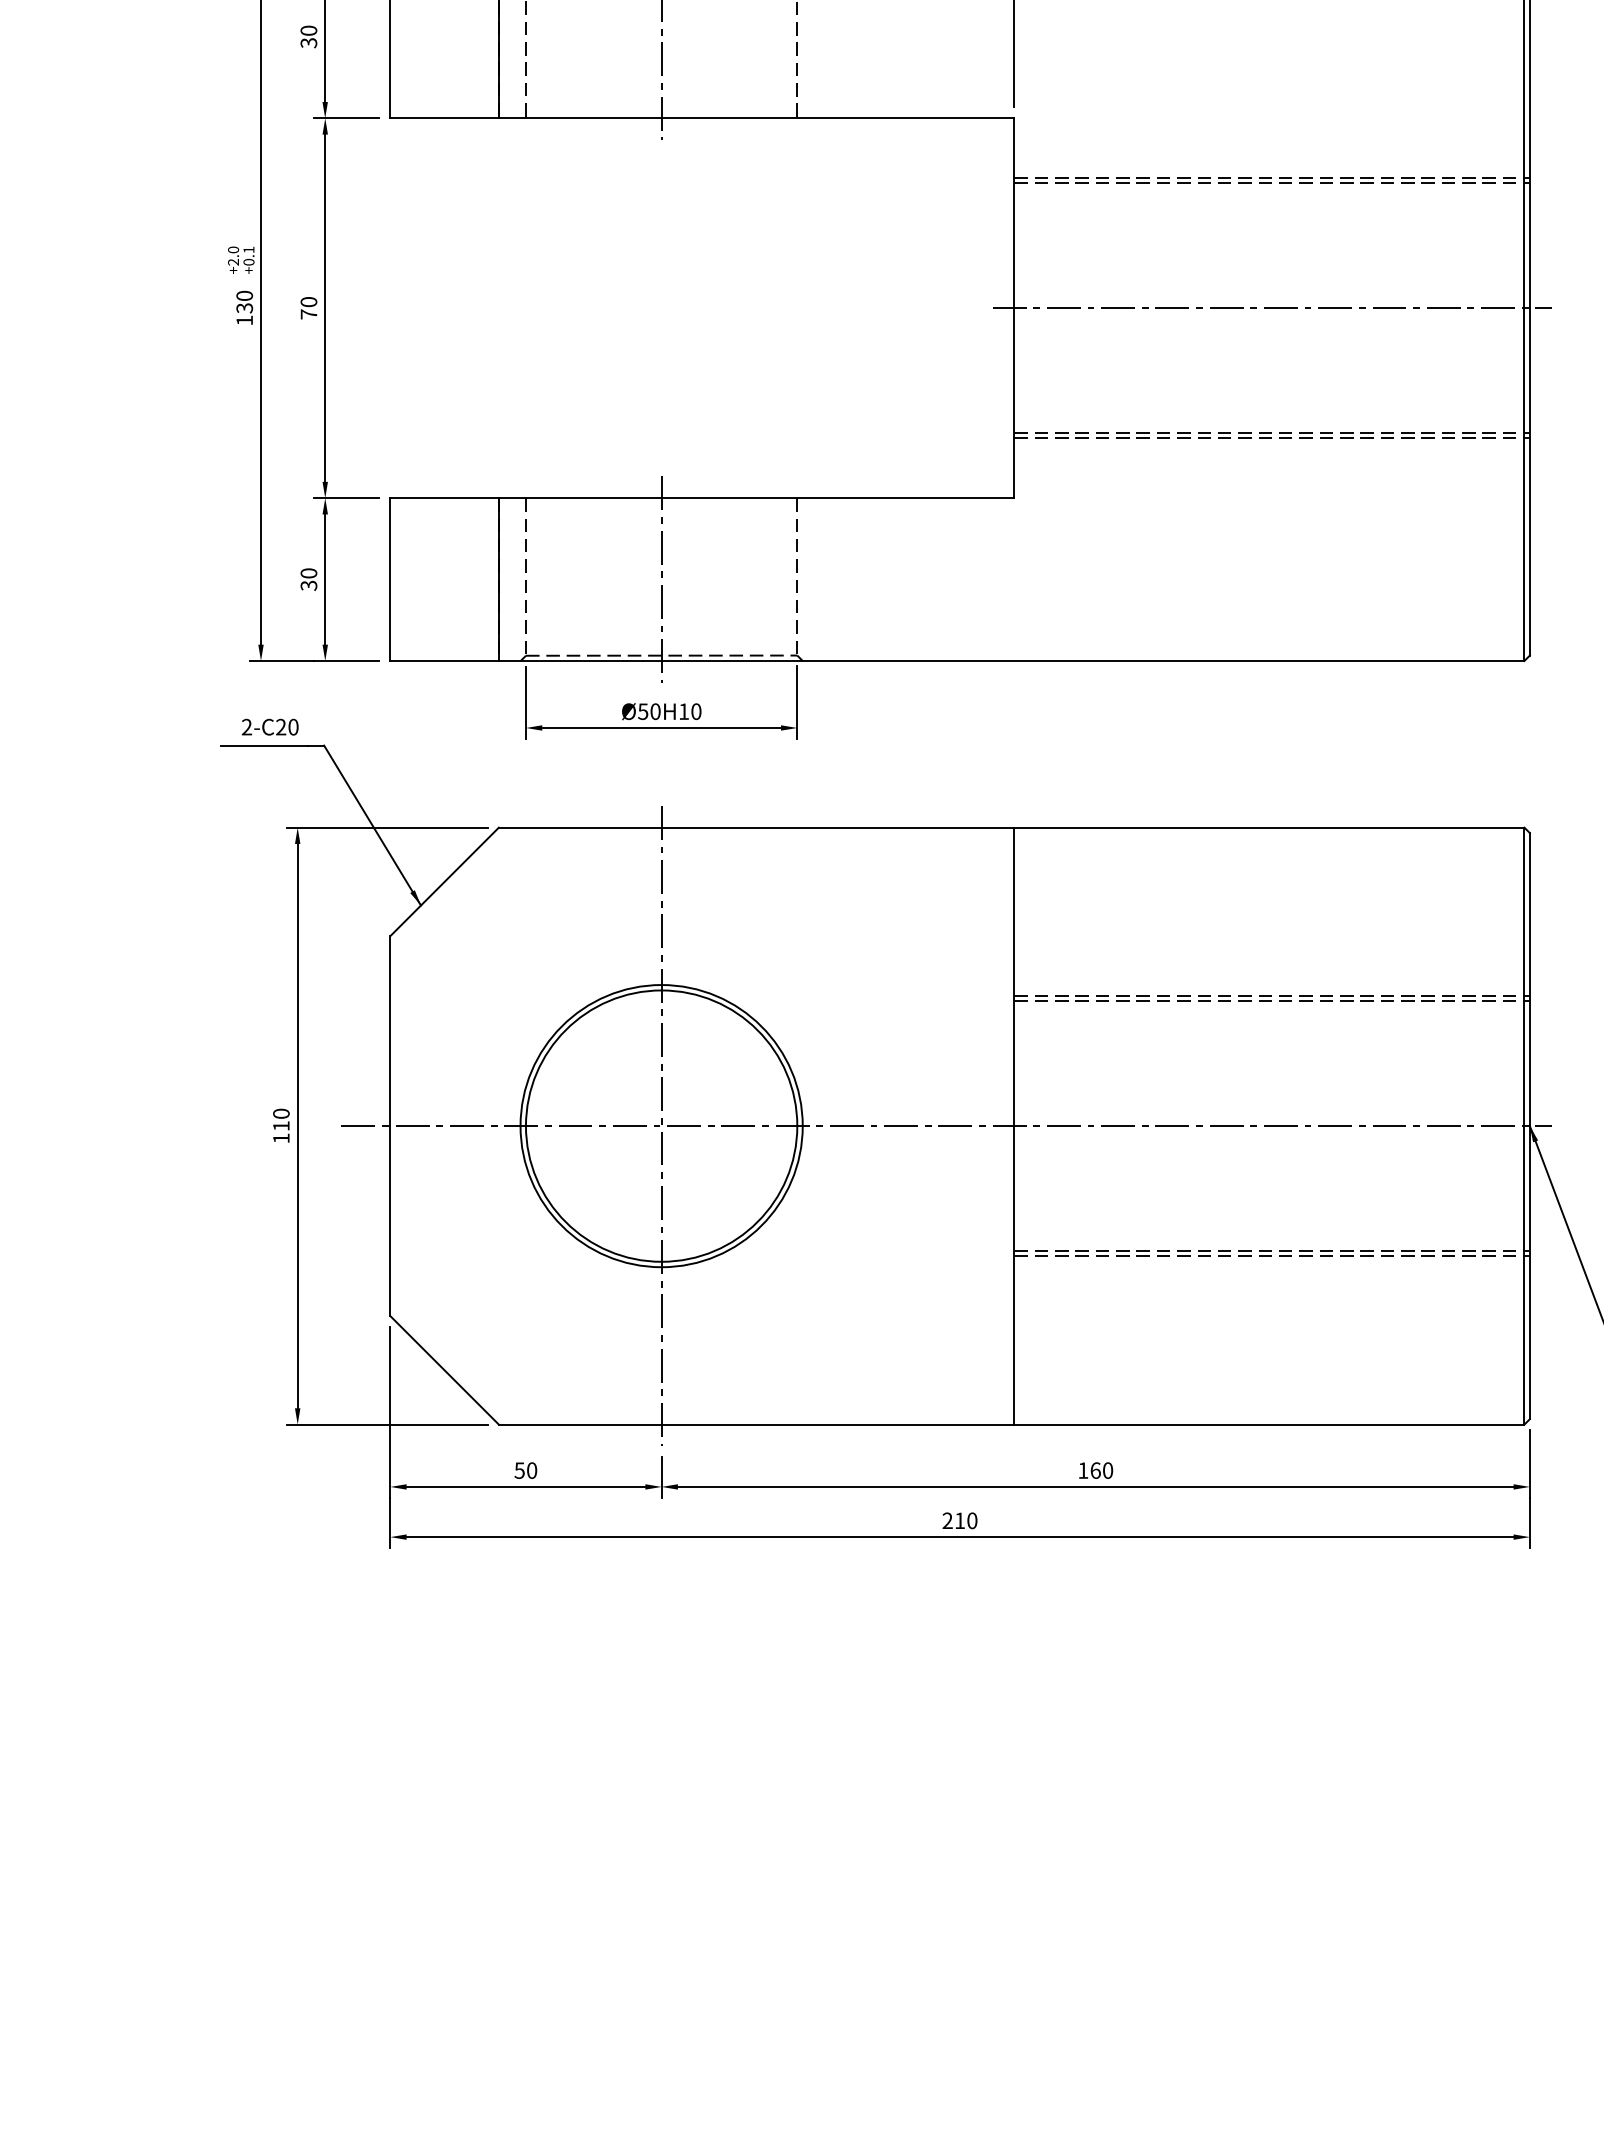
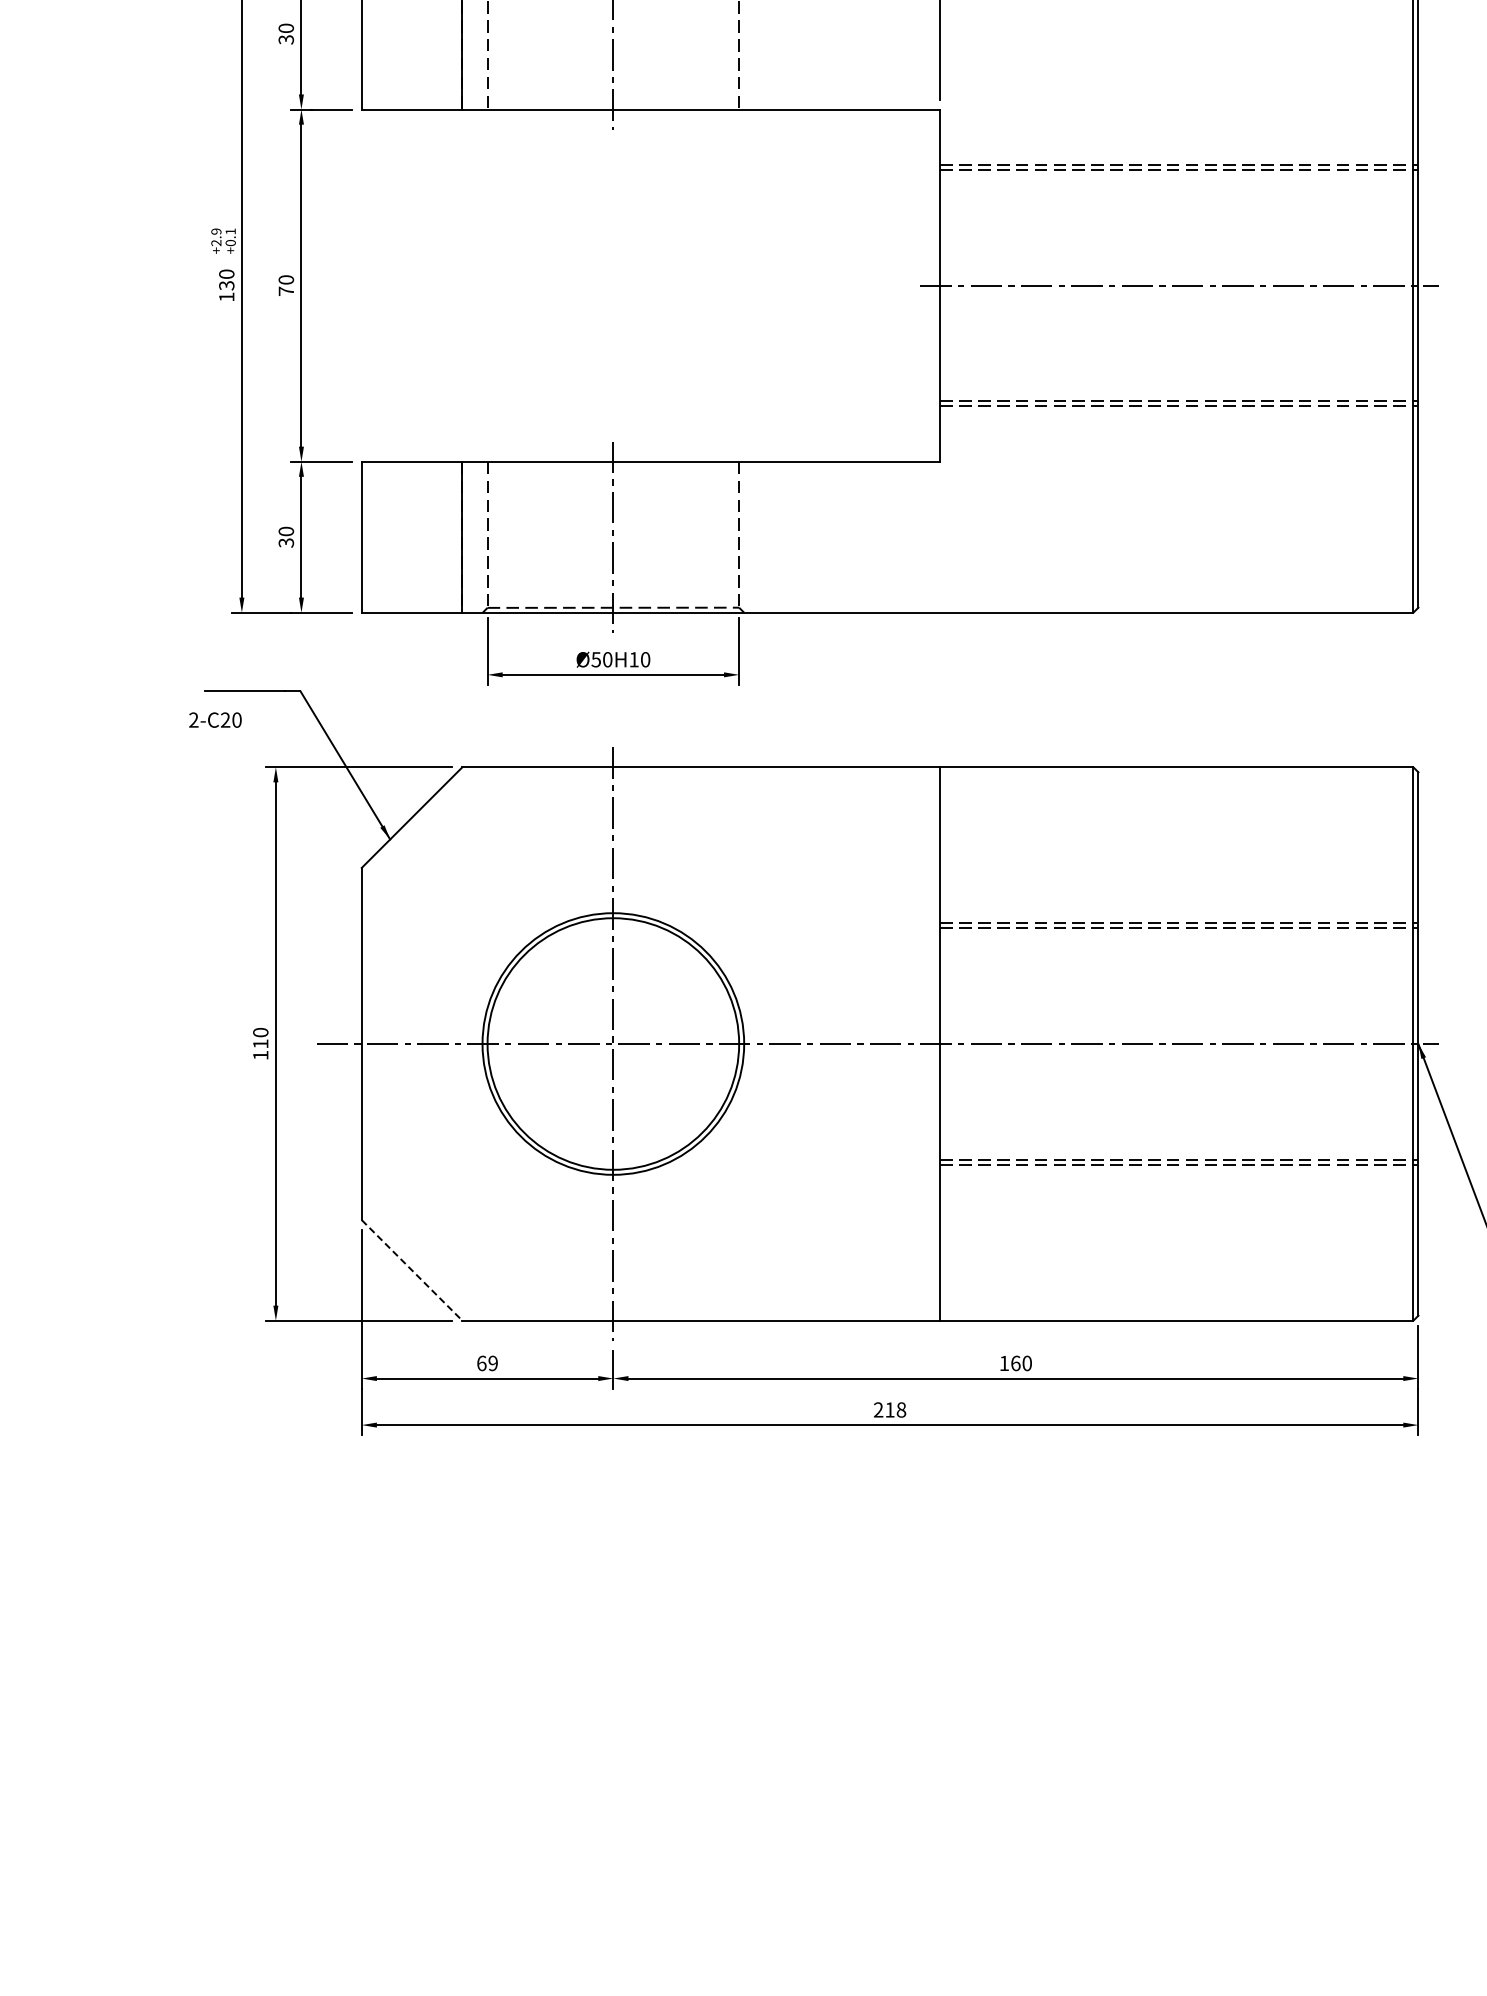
text: (233, 249) -> (216, 231), +2.0 -> +2.9
text: (270, 726) -> (215, 719), moved
line: (445, 1370) -> (412, 1270), solid -> dashed
text: (525, 1470) -> (487, 1363), 50 -> 69
text: (972, 1520) -> (901, 1409), 210 -> 218

